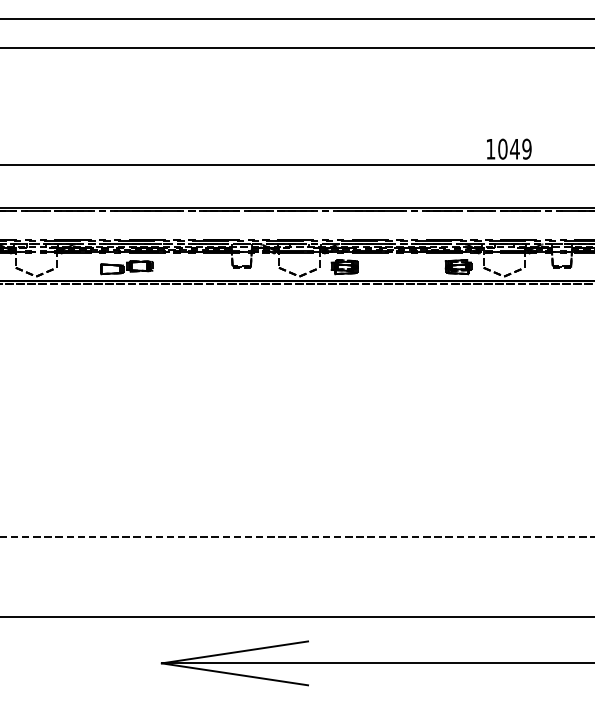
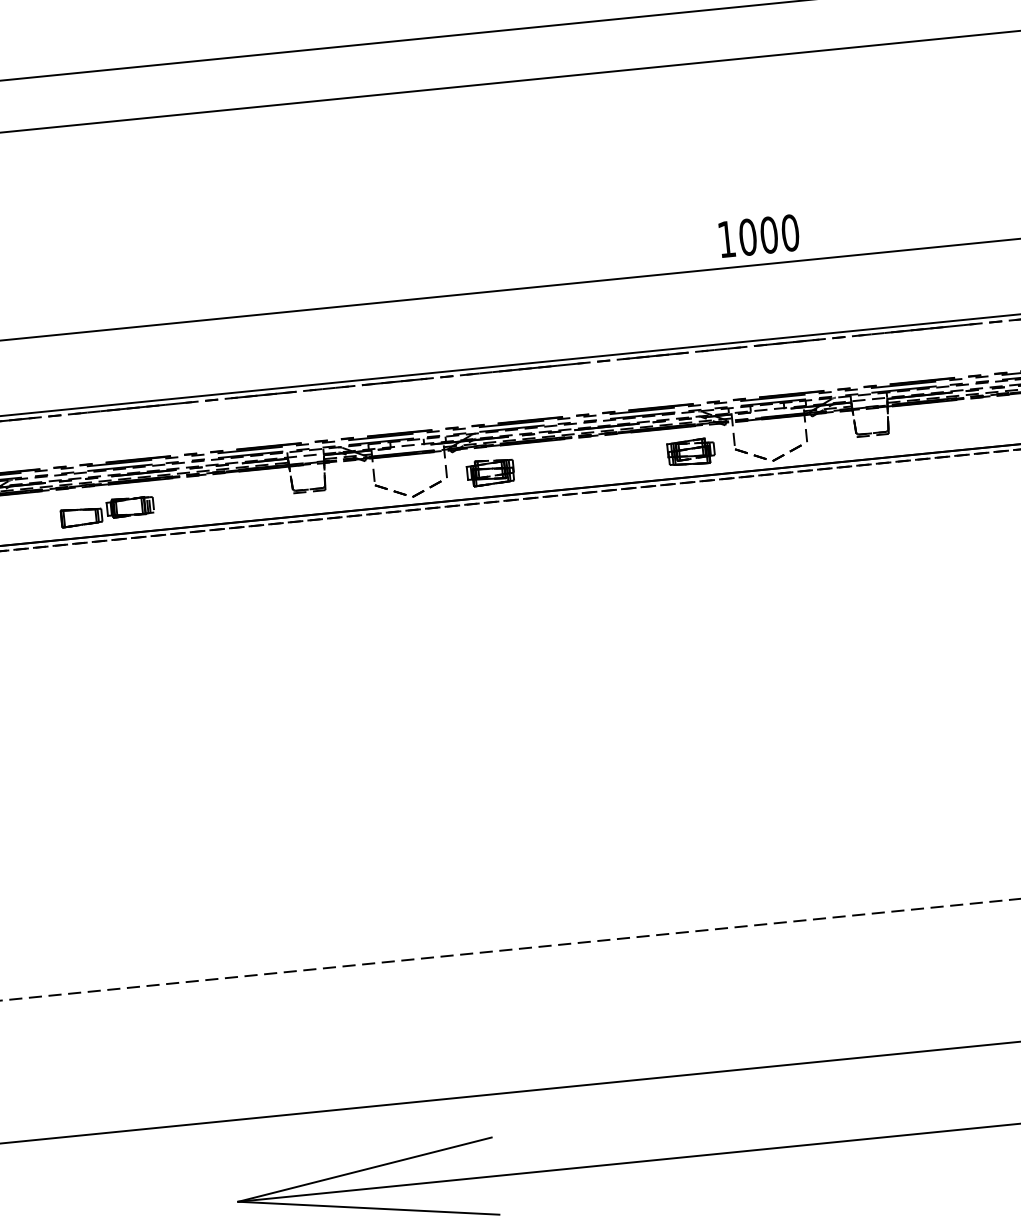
text: (520, 148) -> (778, 232), 1049 -> 1000

